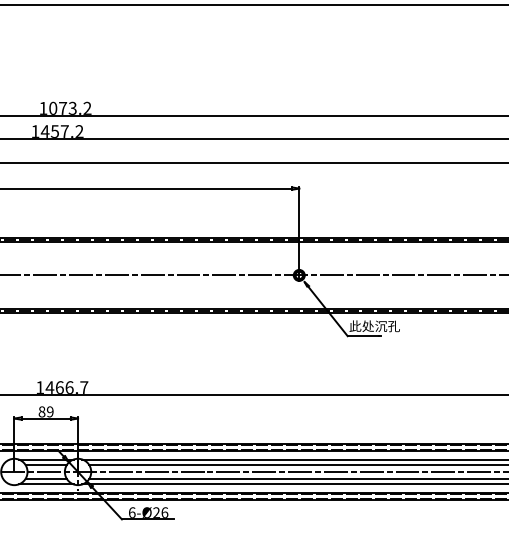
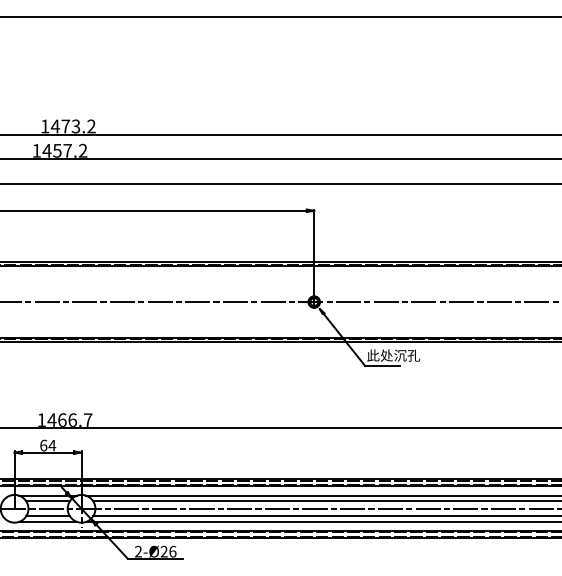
text: (52, 108) -> (54, 126), 1073.2 -> 1473.2
text: (46, 411) -> (48, 445), 89 -> 64
text: (132, 512) -> (138, 551), 6-Ø26 -> 2-Ø26

